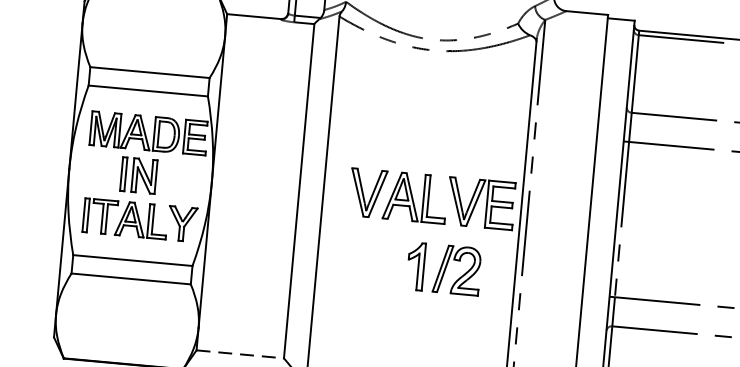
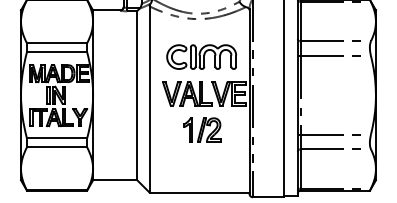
part: (433, 125) -> (201, 56), added
part: (444, 267) -> (202, 129), moved
line: (240, 354) -> (115, 180), dashed -> solid

